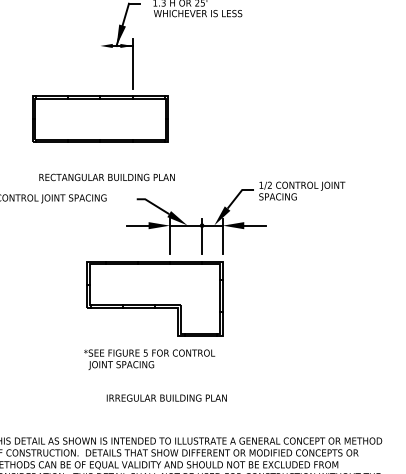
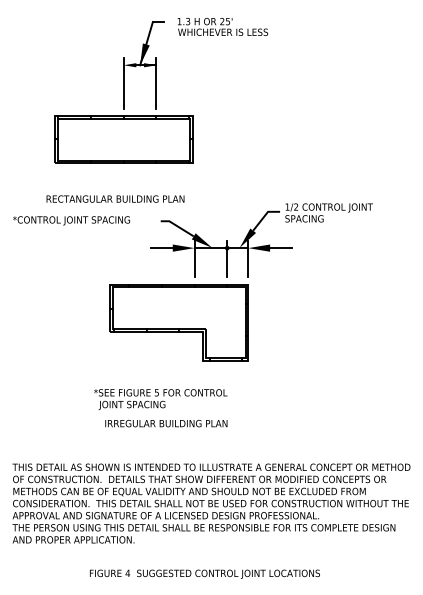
line: (100, 63) -> (123, 83), added
text: (107, 176) -> (115, 198), moved
text: (149, 359) -> (160, 399), moved
text: (166, 398) -> (166, 423), moved

